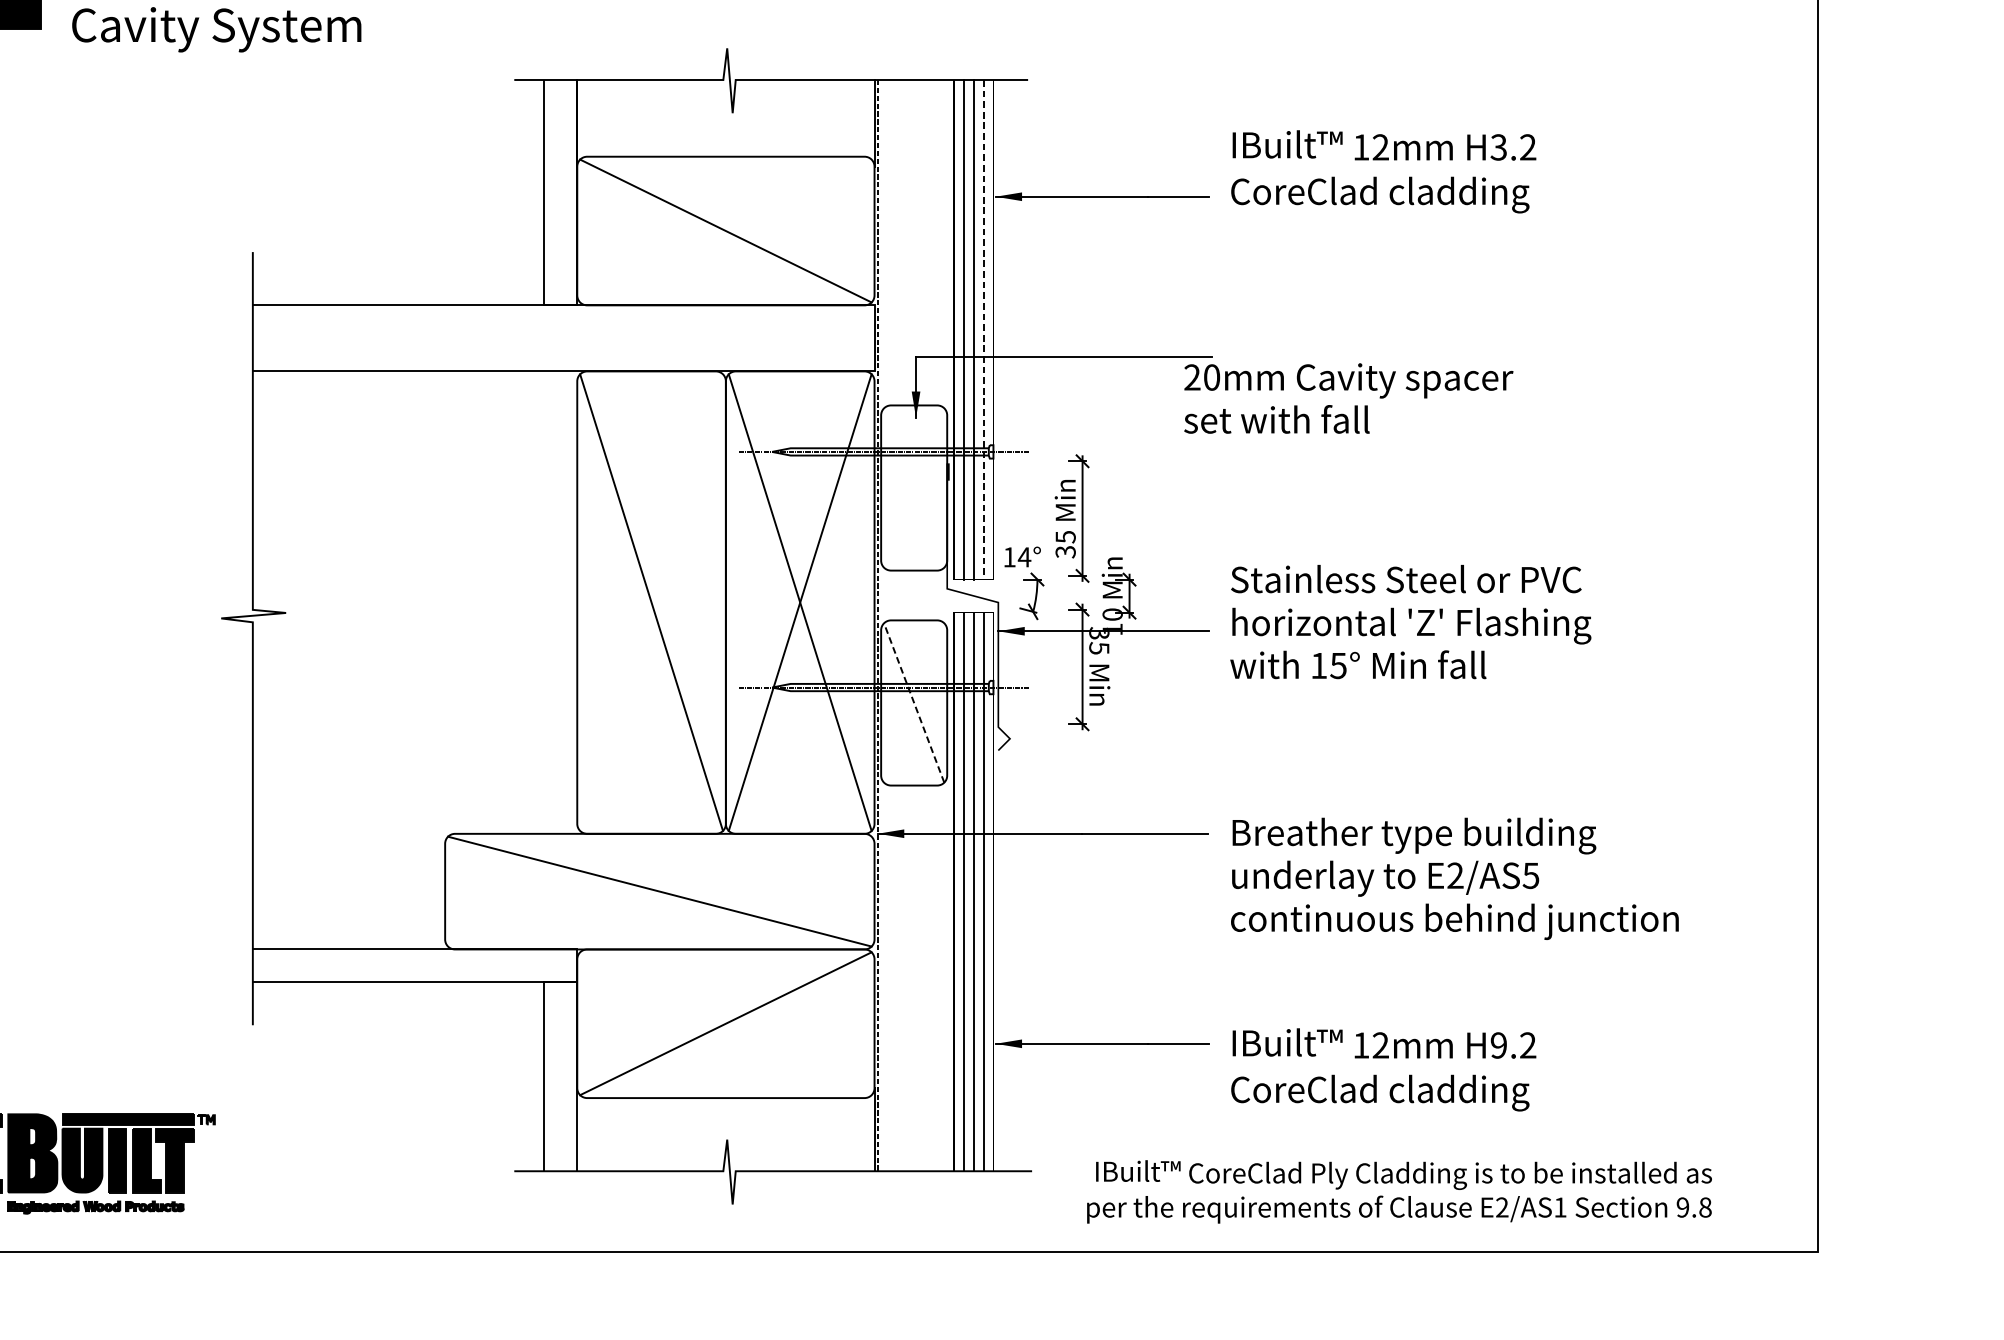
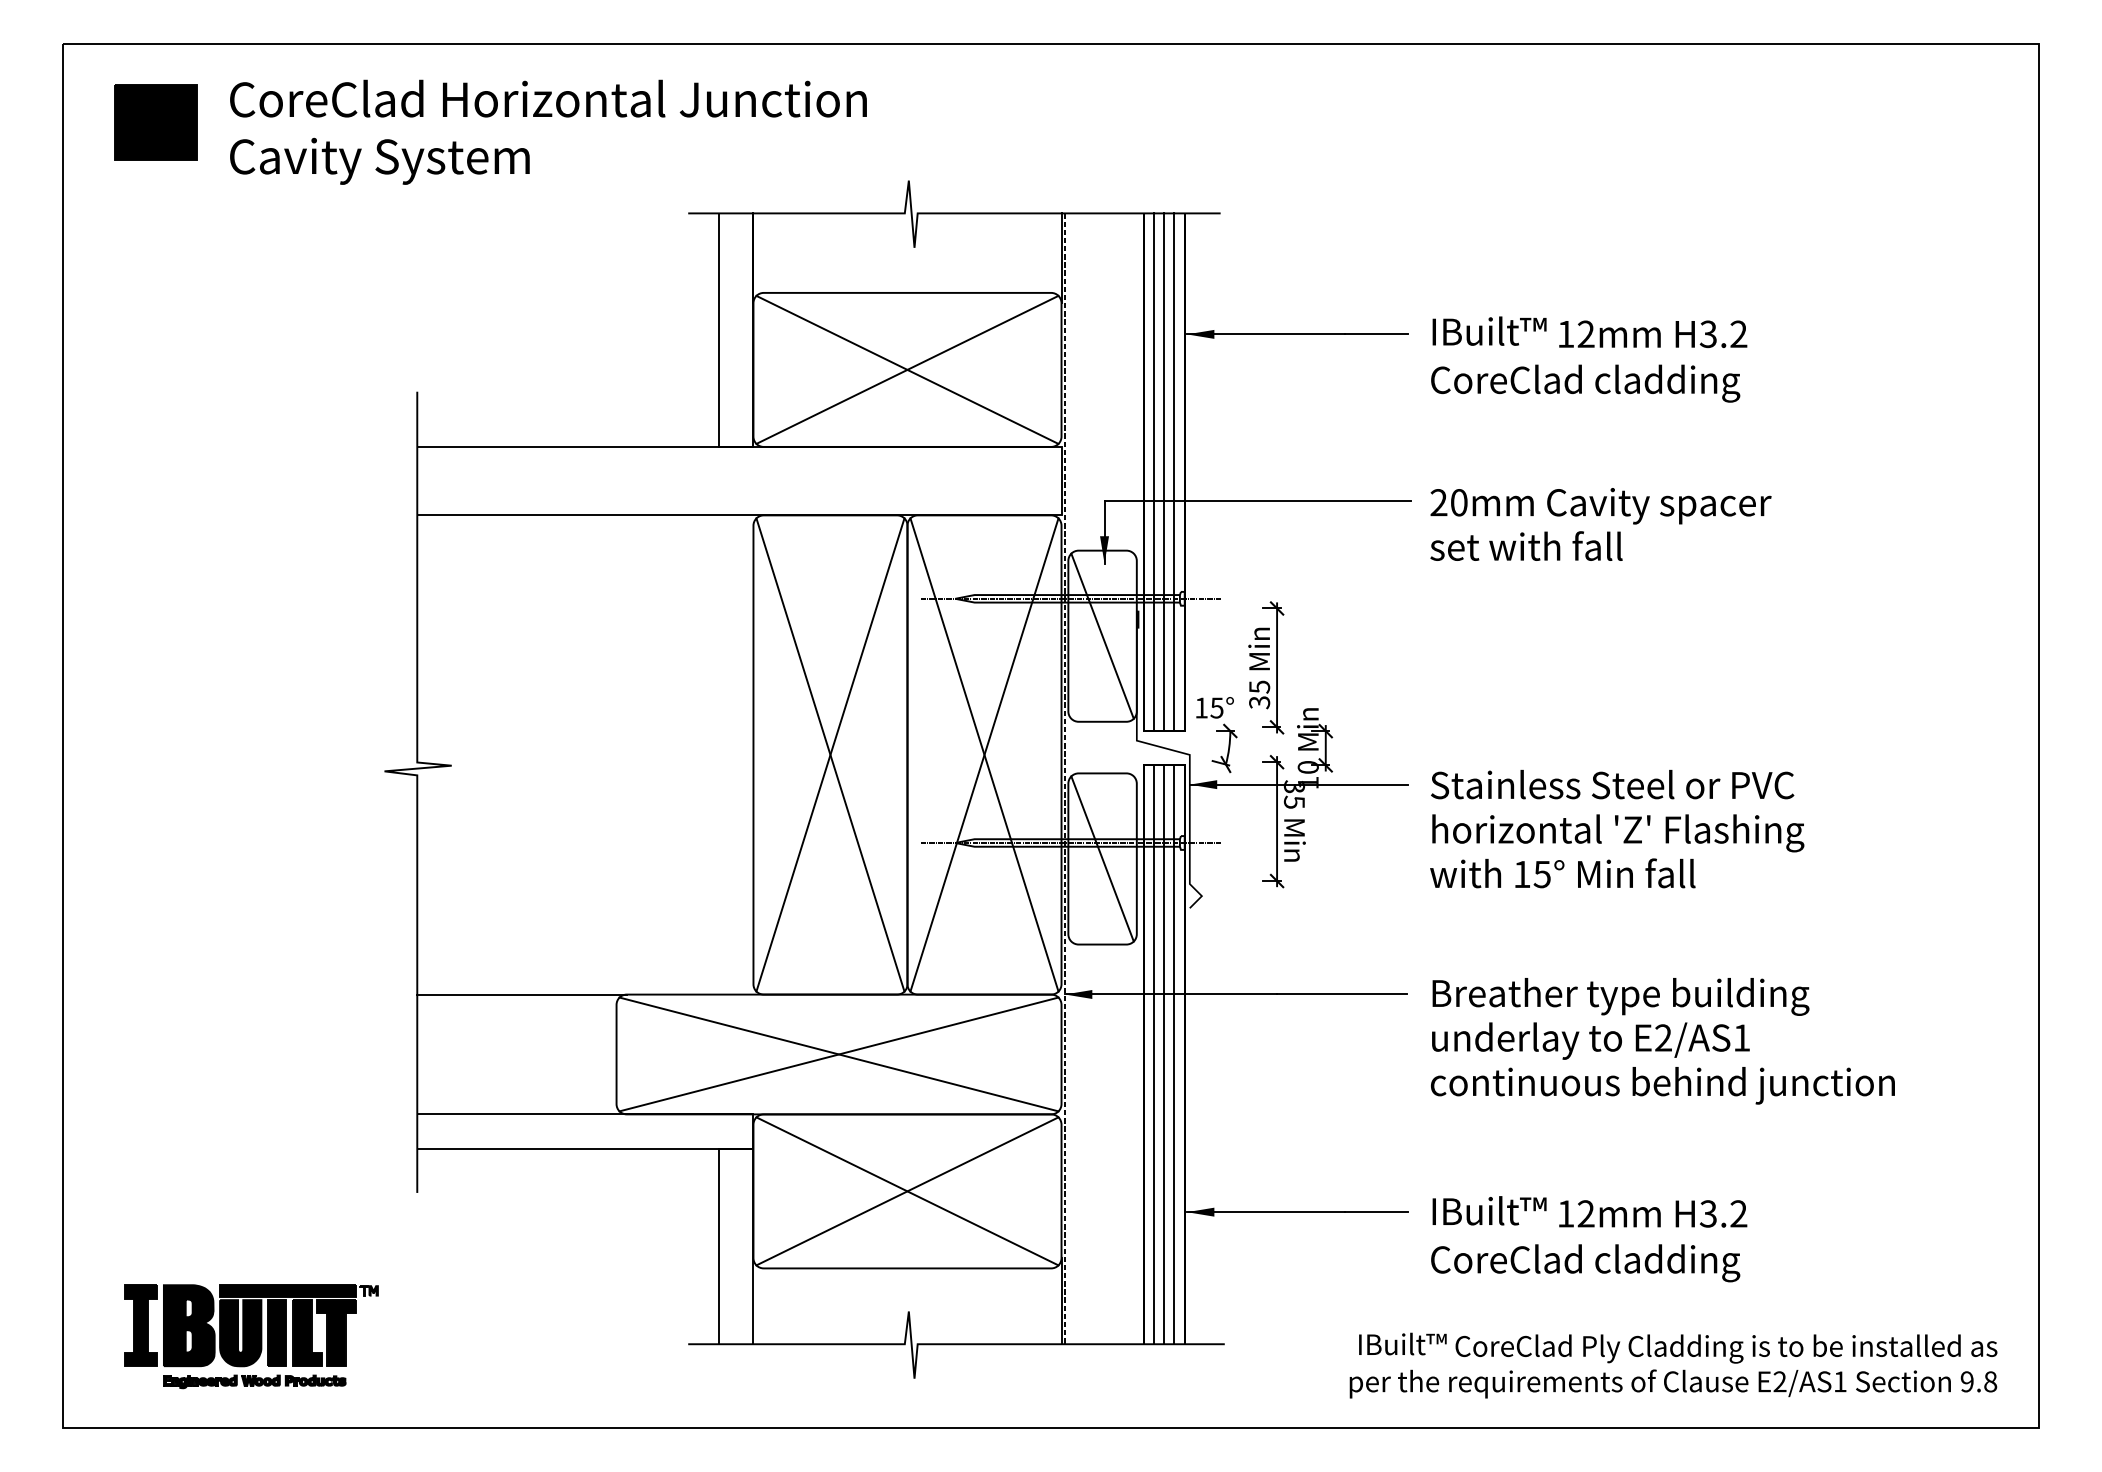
text: (1384, 171) -> (1589, 359), moved
line: (725, 230) -> (907, 369), added
line: (983, 330) -> (1174, 472), dashed -> solid
text: (1348, 398) -> (1600, 524), moved
line: (914, 487) -> (1102, 635), added
text: (1024, 556) -> (1216, 707), 14° -> 15°
line: (651, 602) -> (830, 754), added
text: (1411, 621) -> (1617, 828), moved
line: (914, 702) -> (1102, 858), dashed -> solid
line: (353, 833) -> (521, 994), added
text: (1530, 875) -> (1741, 1037), E2/AS5 -> E2/AS1
line: (659, 891) -> (838, 1054), added
line: (725, 1023) -> (907, 1191), added
text: (1497, 1045) -> (1707, 1213), H9.2 -> H3.2
text: (1399, 1191) -> (1673, 1365), moved

